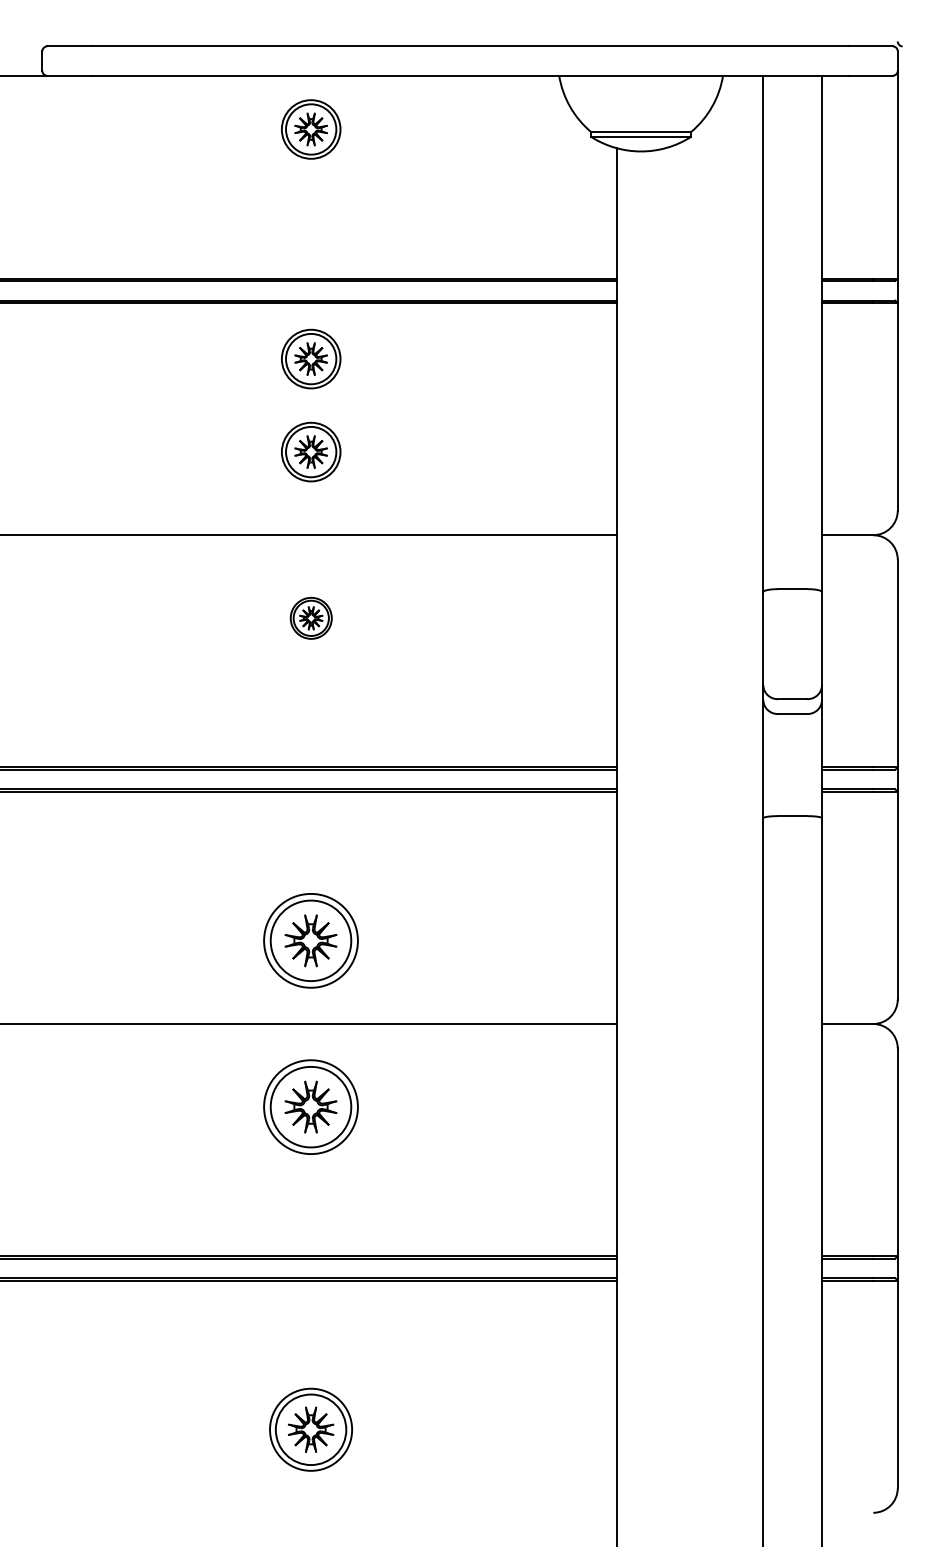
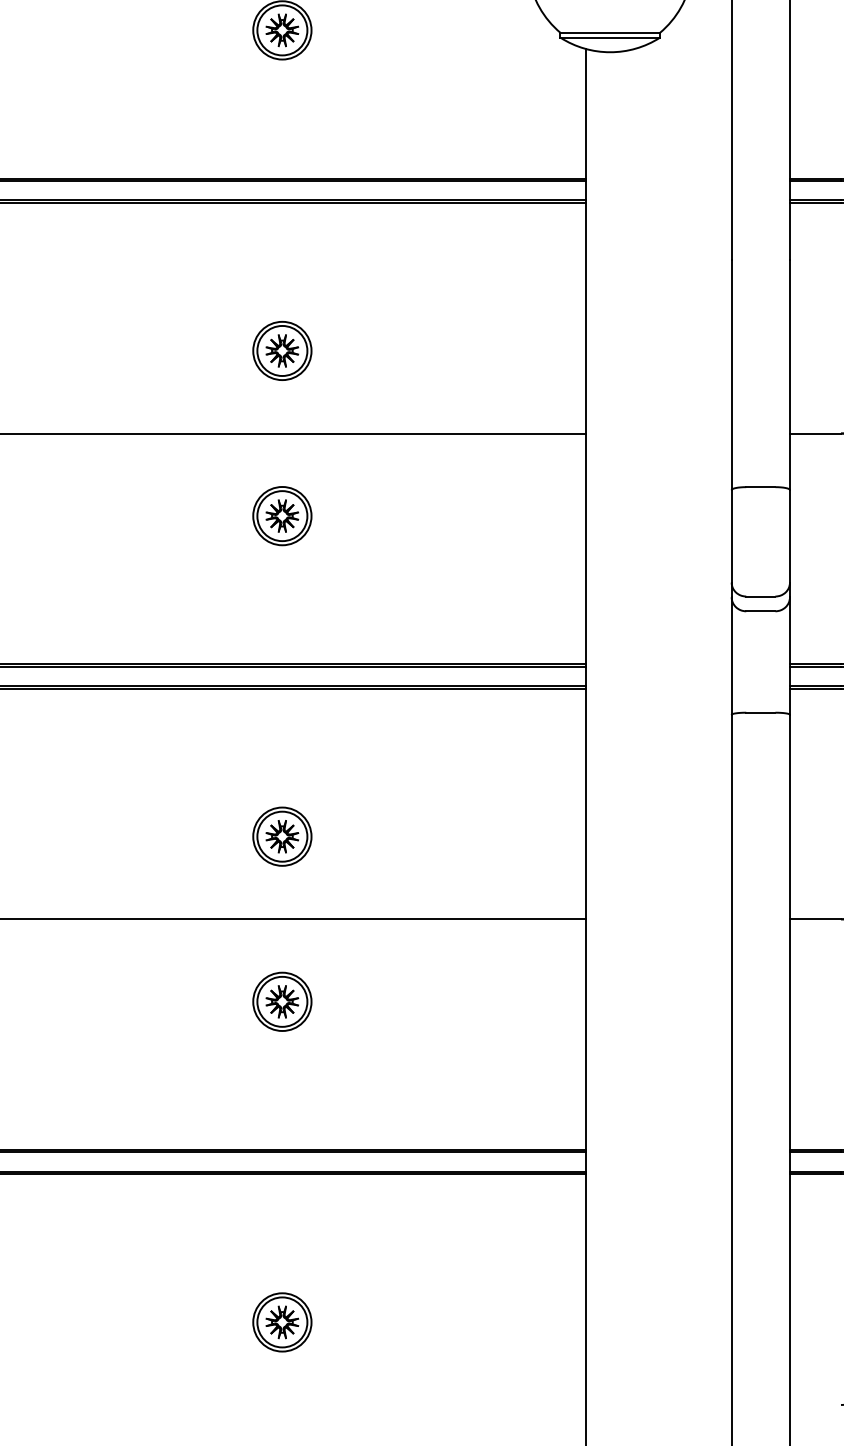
part: (311, 358) -> (282, 257), removed
part: (311, 618) -> (282, 516), size x1.43
part: (311, 940) -> (282, 836), size x0.62
part: (311, 1106) -> (282, 1001), size x0.62
part: (311, 1429) -> (282, 1322), size x0.71

